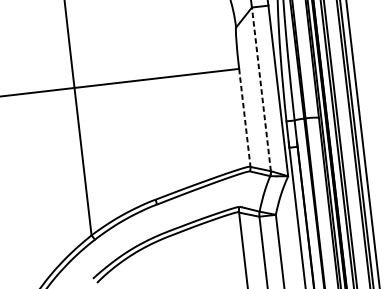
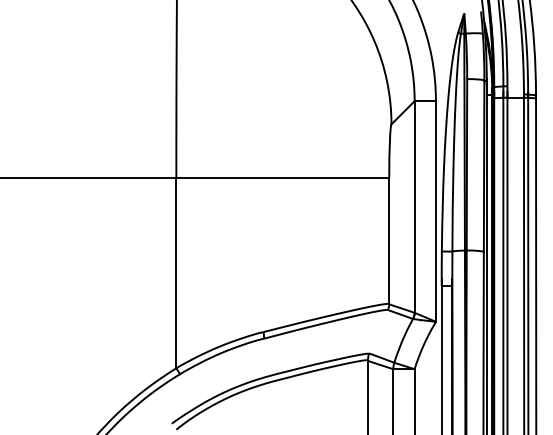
line: (261, 89) -> (414, 207), dashed -> solid
line: (245, 118) -> (389, 241), dashed -> solid

